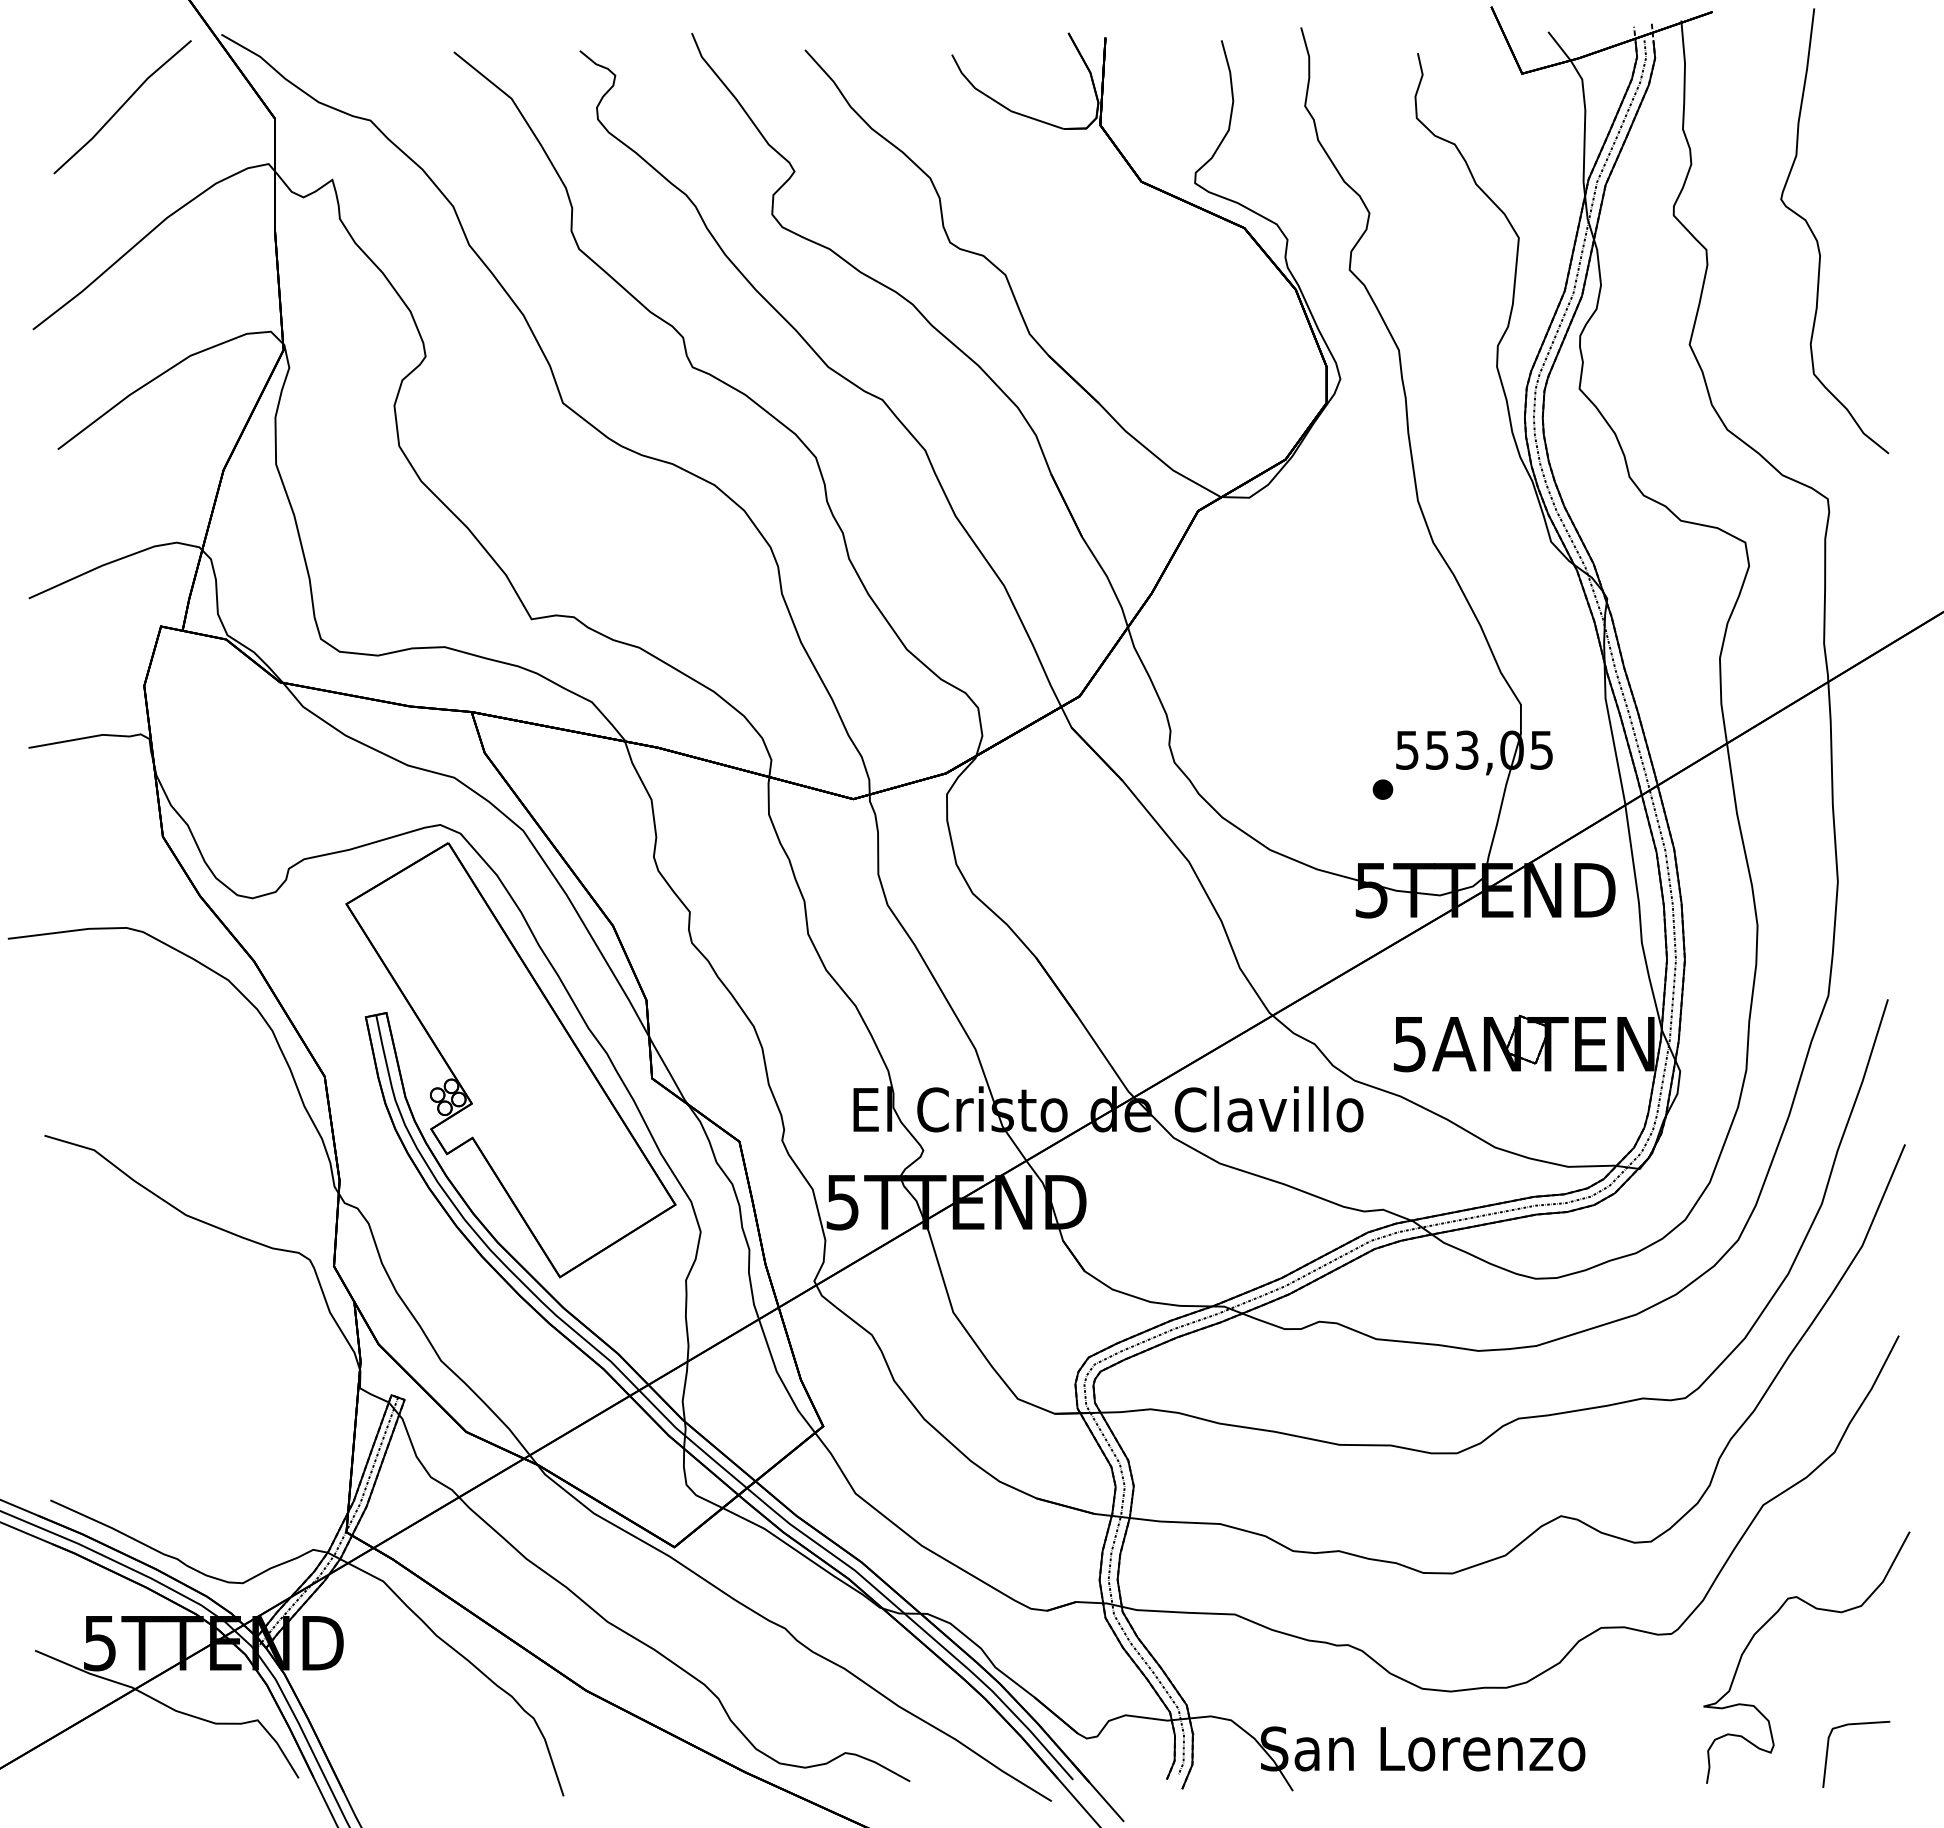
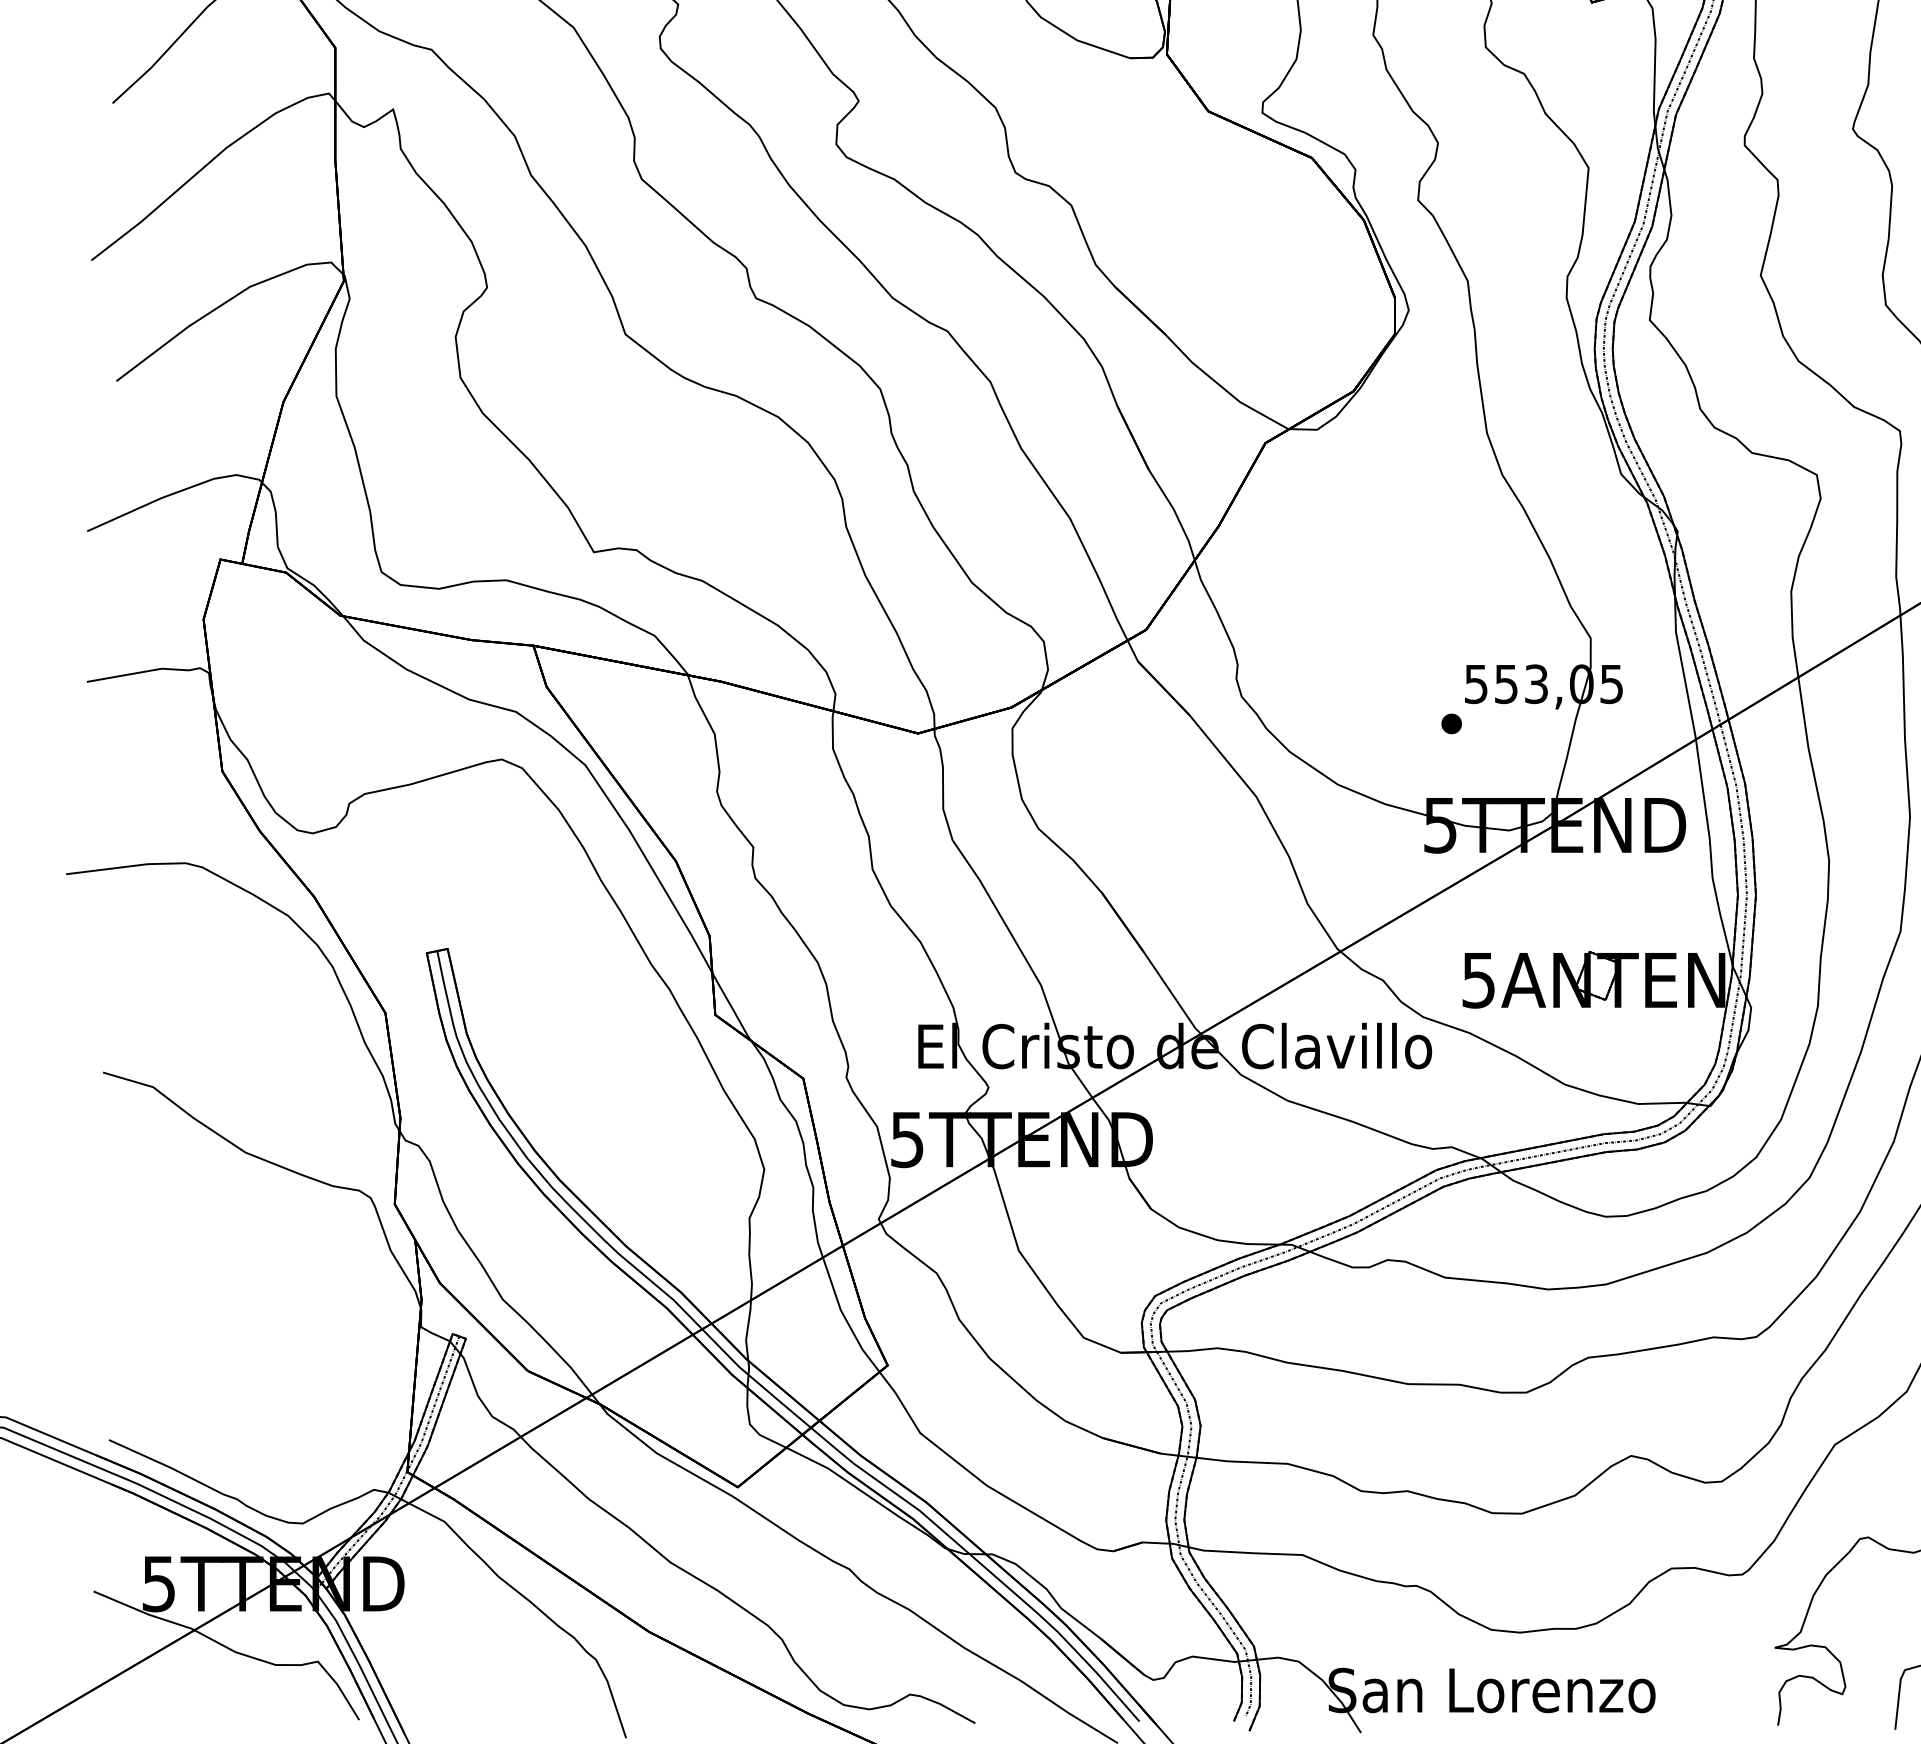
part: (510, 1060) -> (572, 996), removed

